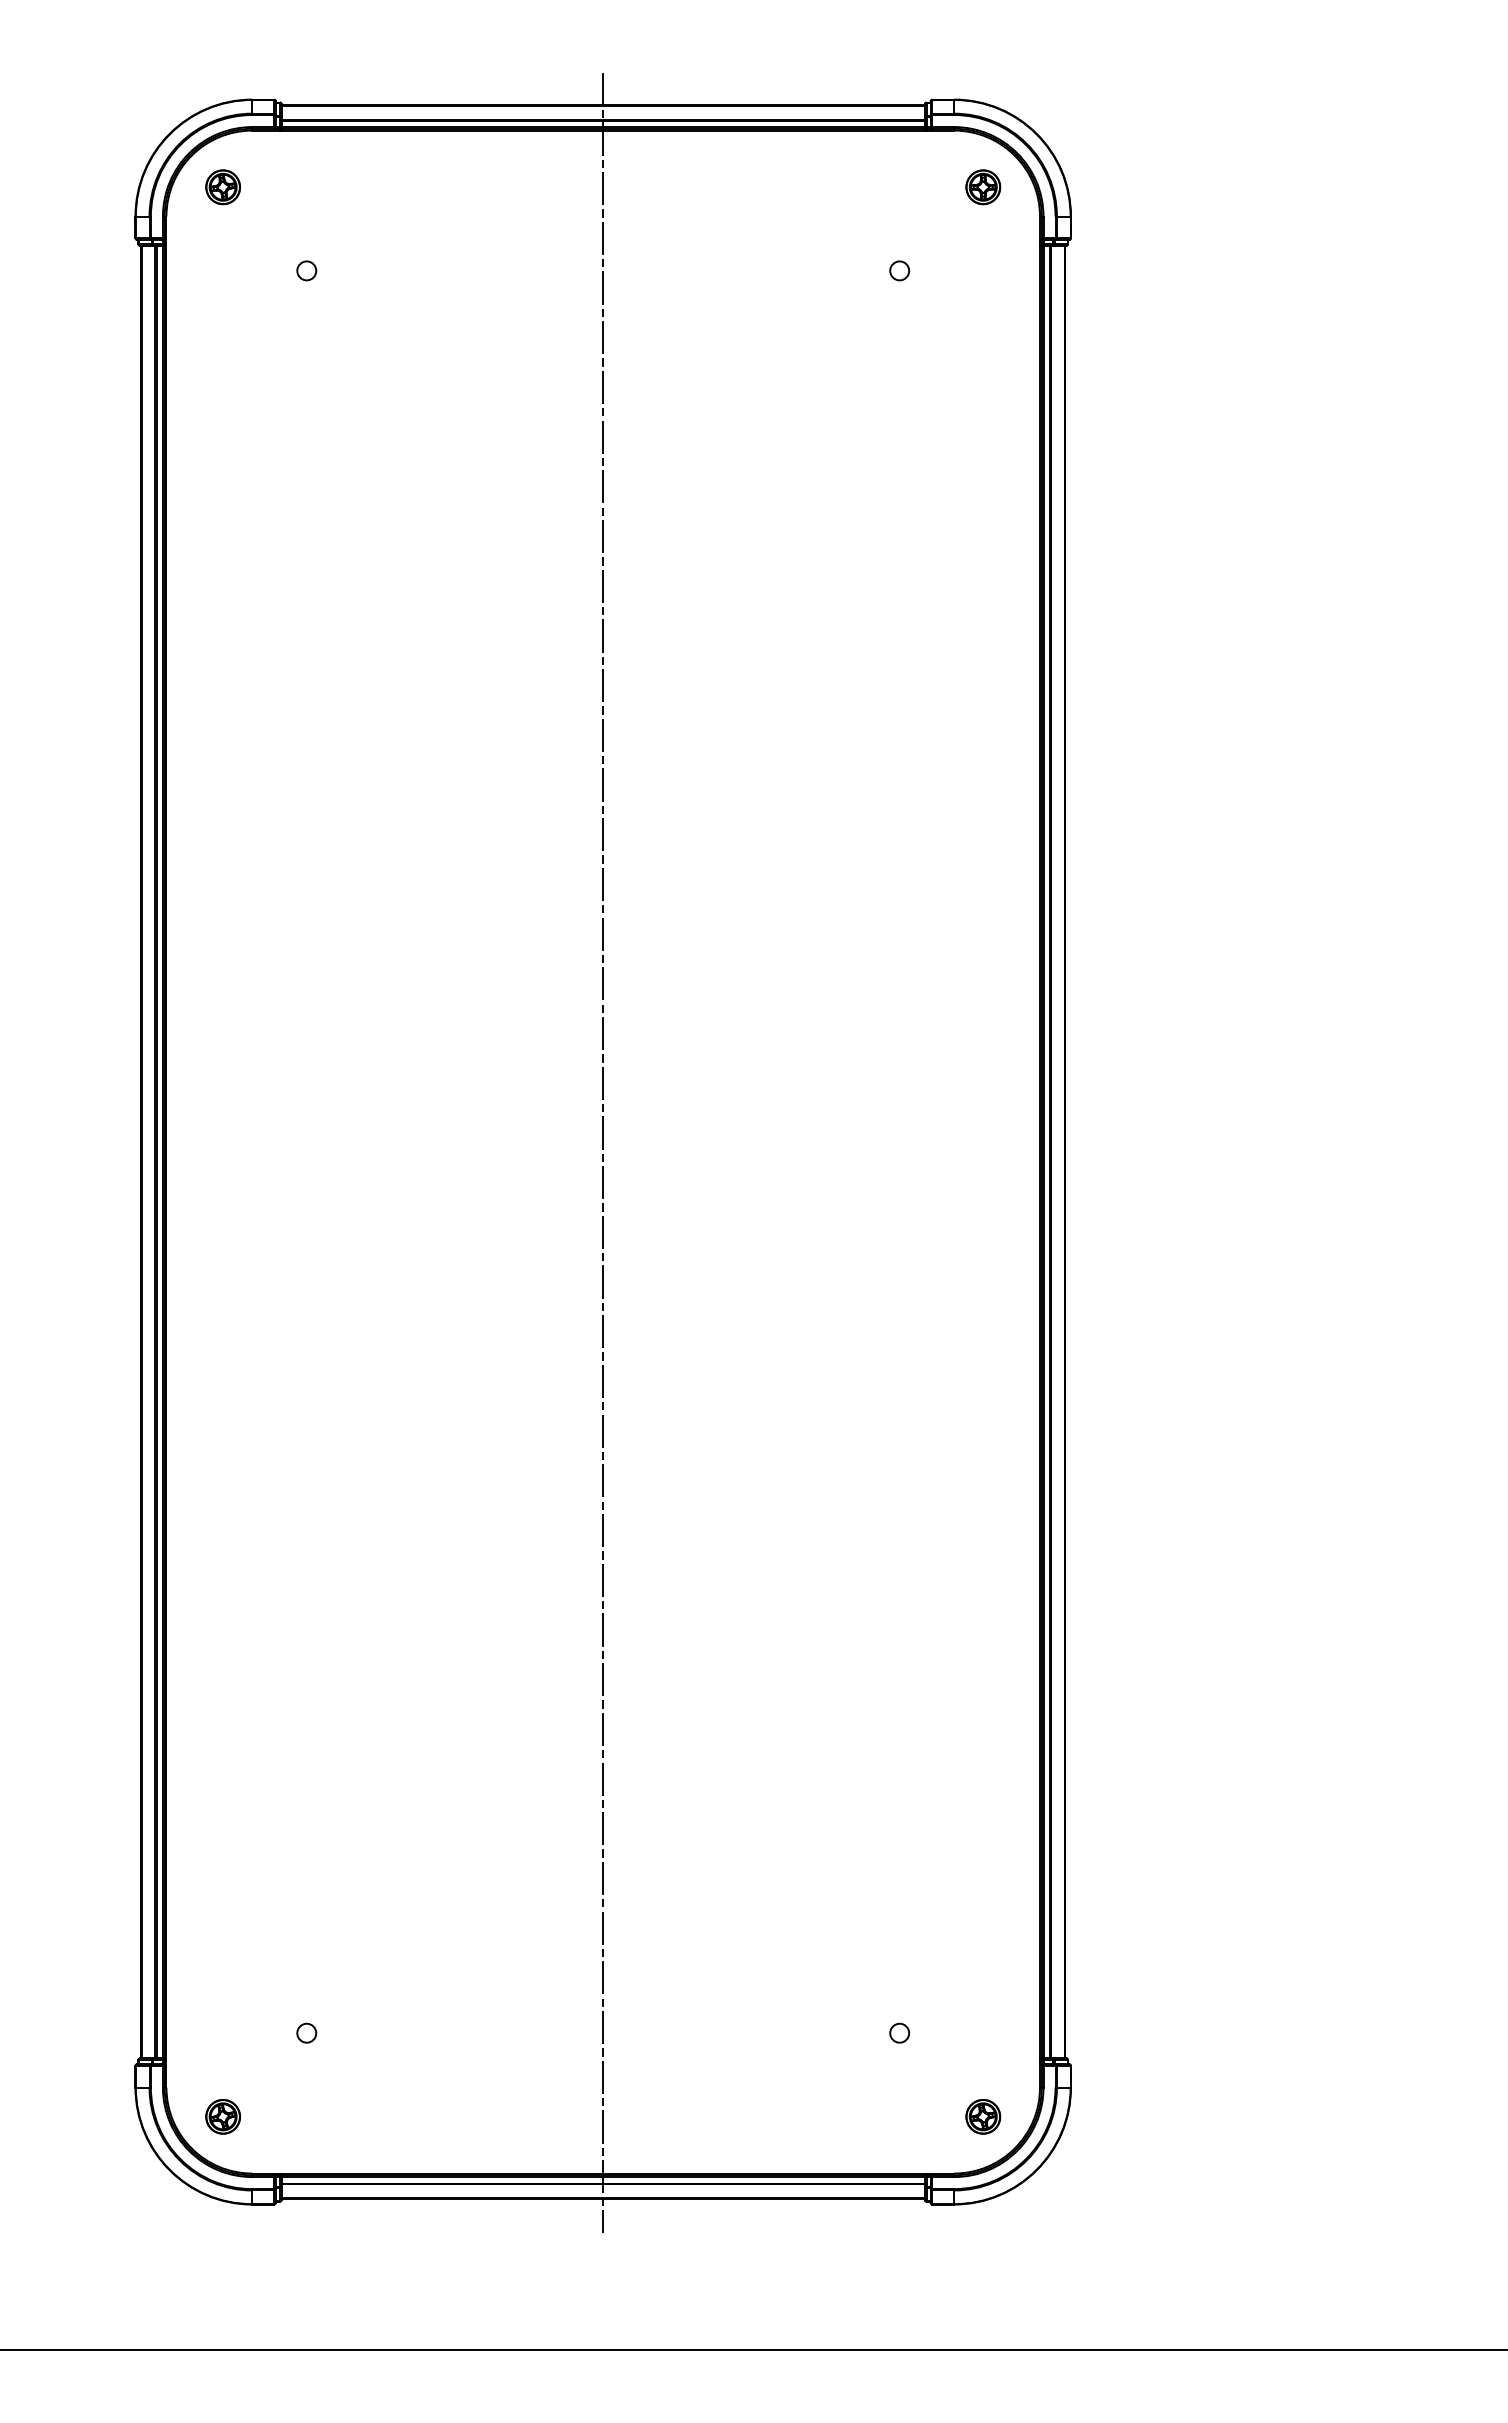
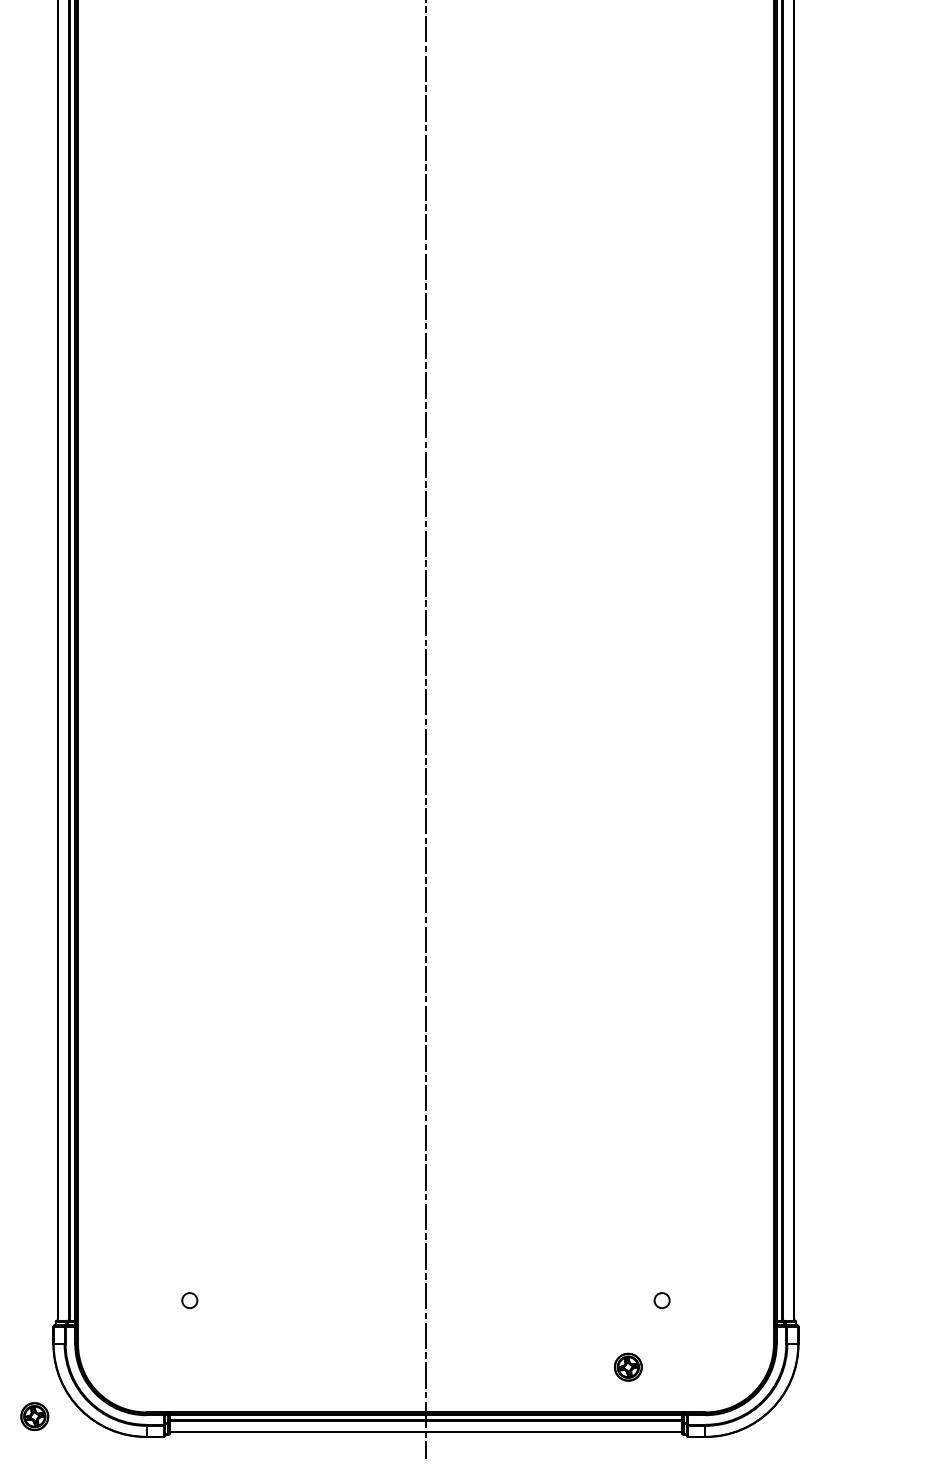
part: (222, 2116) -> (34, 1416), moved
part: (983, 2116) -> (628, 1366), moved

